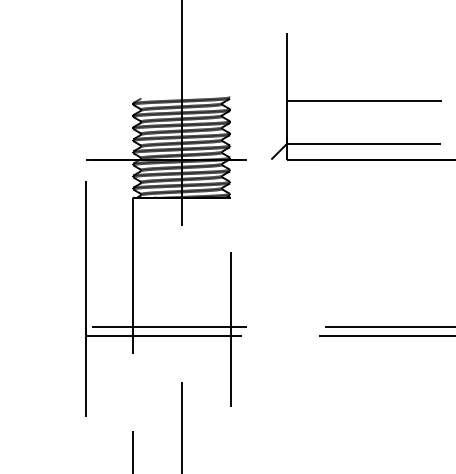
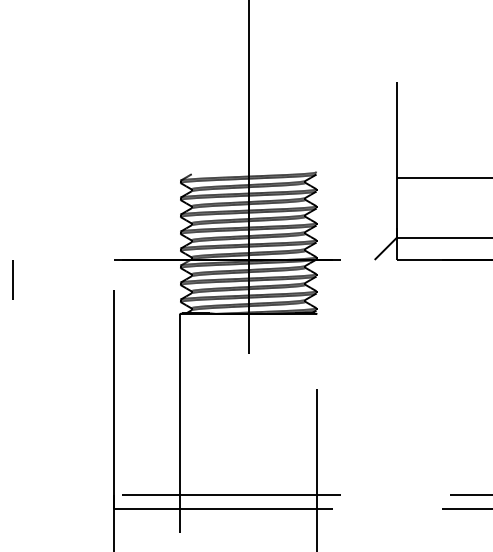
line: (13, 173) -> (12, 279), added

